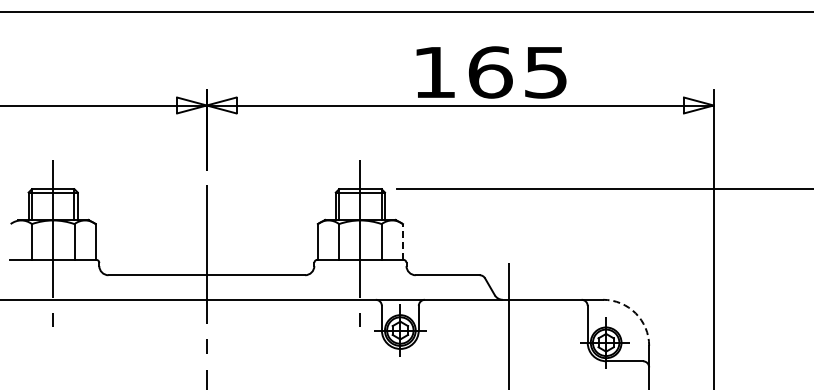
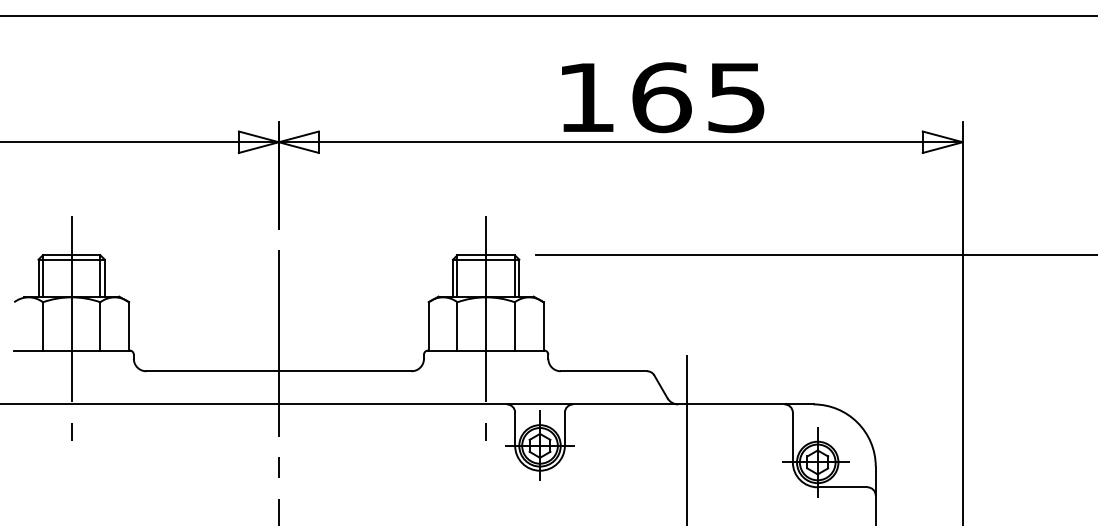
line: (402, 241) -> (542, 325), dashed -> solid
arc: (635, 313) -> (857, 422), dashed -> solid

